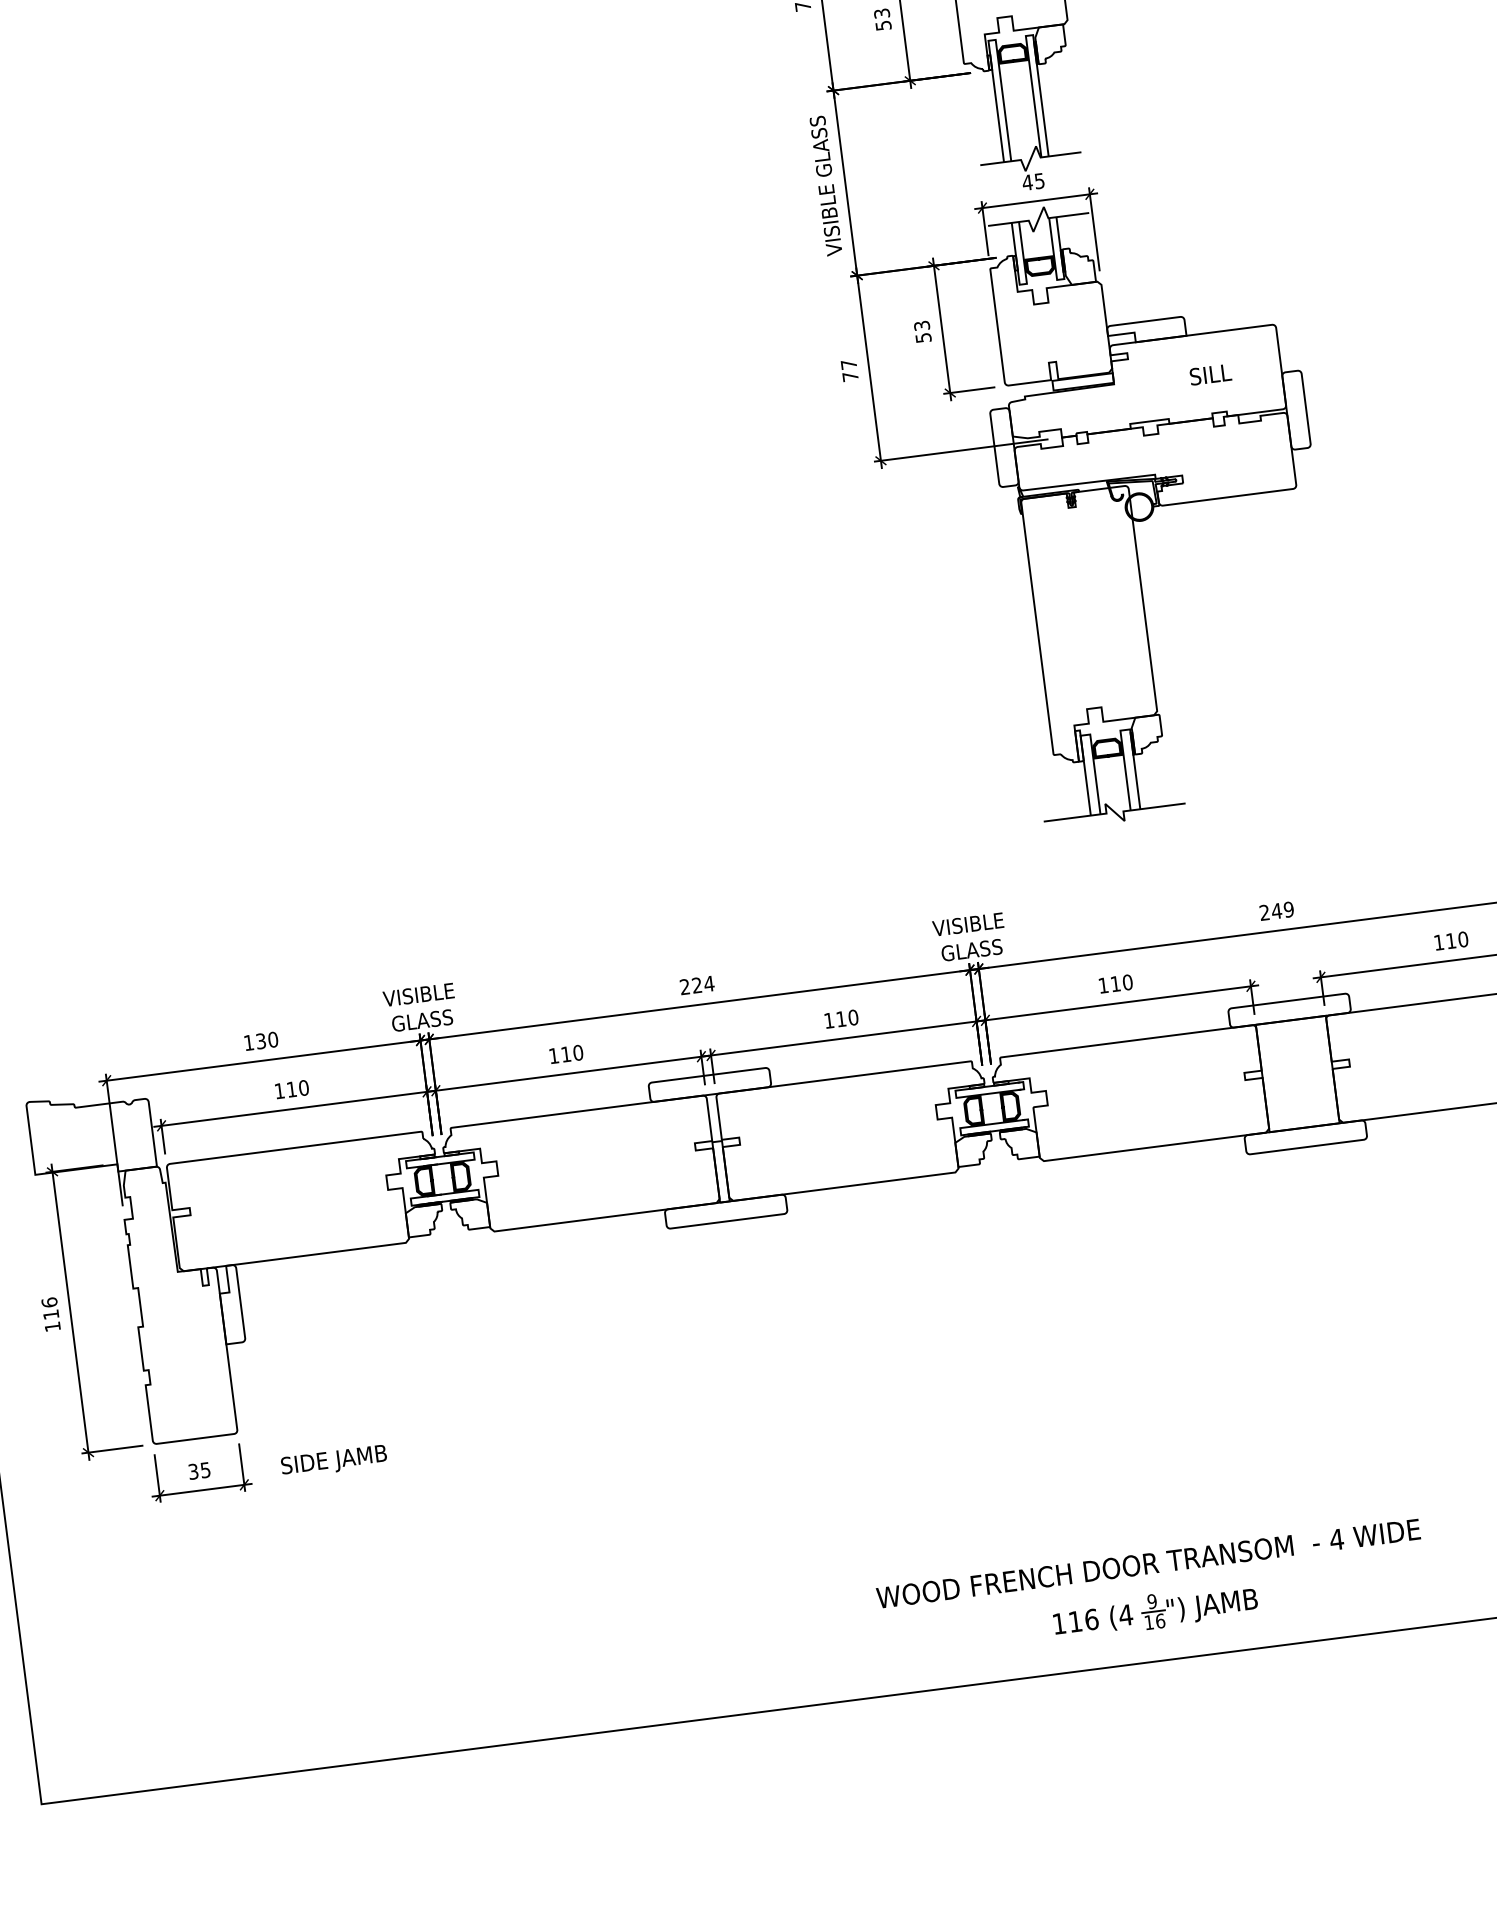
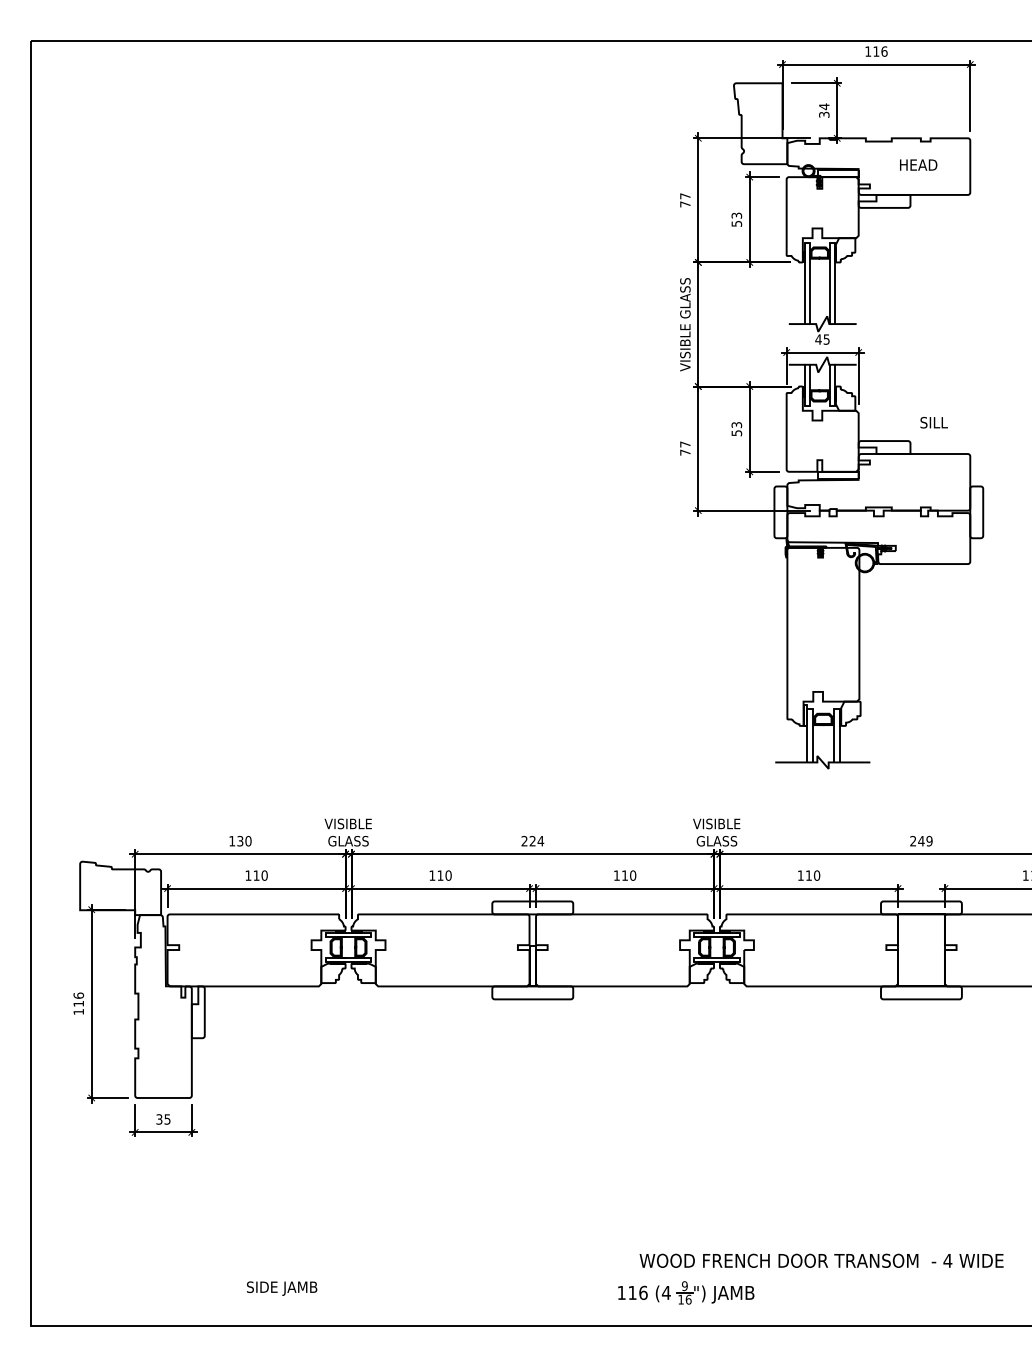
text: (1209, 374) -> (933, 422), moved
text: (334, 1461) -> (282, 1288), moved
text: (1148, 1563) -> (821, 1260), moved
part: (1155, 1610) -> (686, 1292), moved

